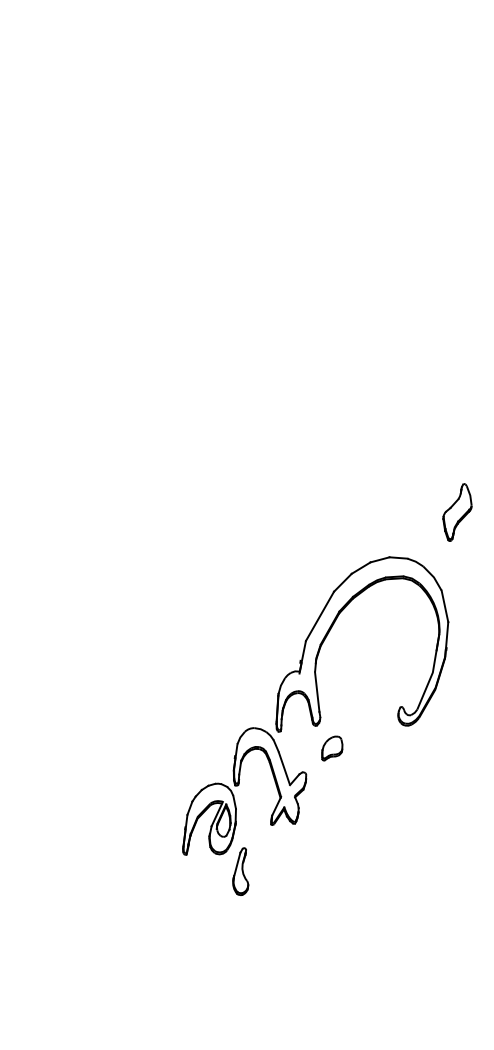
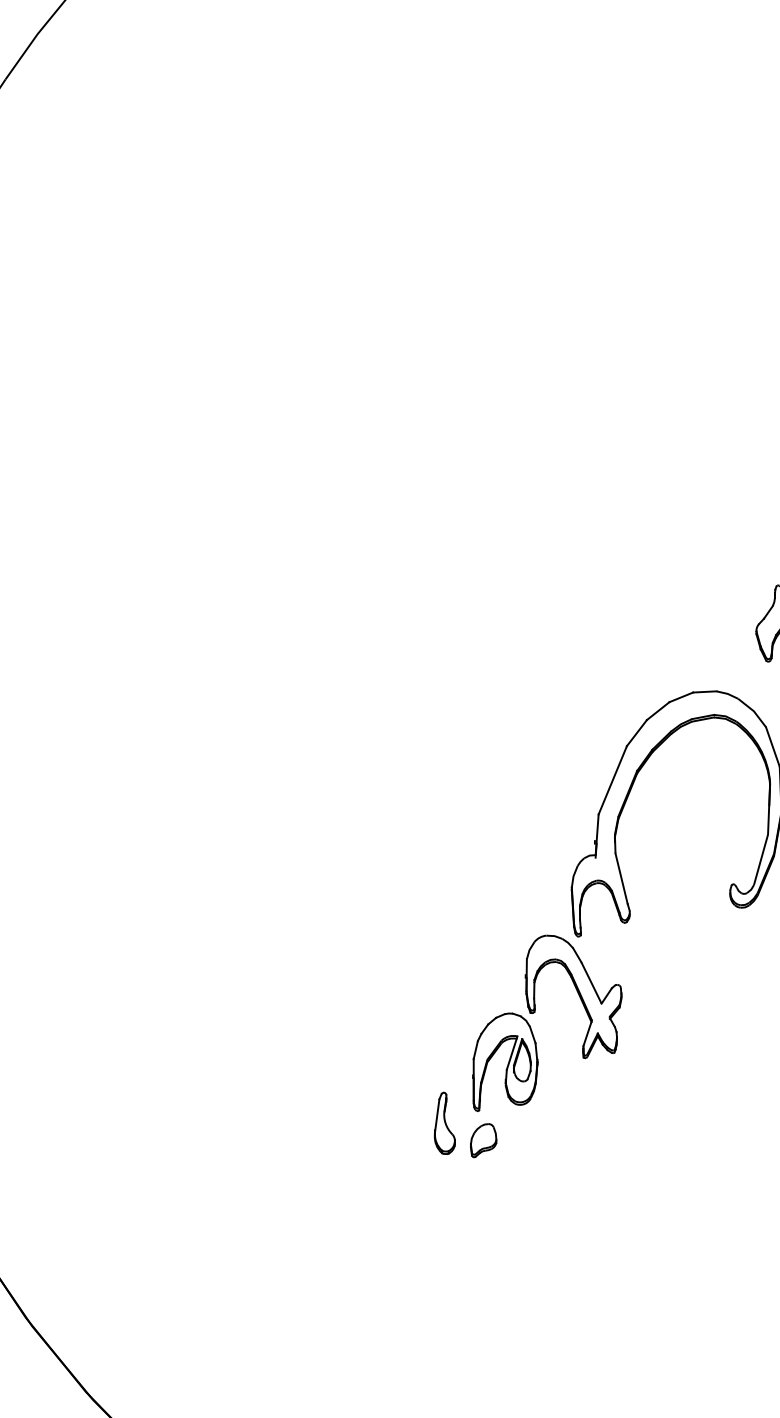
part: (332, 748) -> (483, 1140), moved
part: (242, 870) -> (444, 1122), moved

